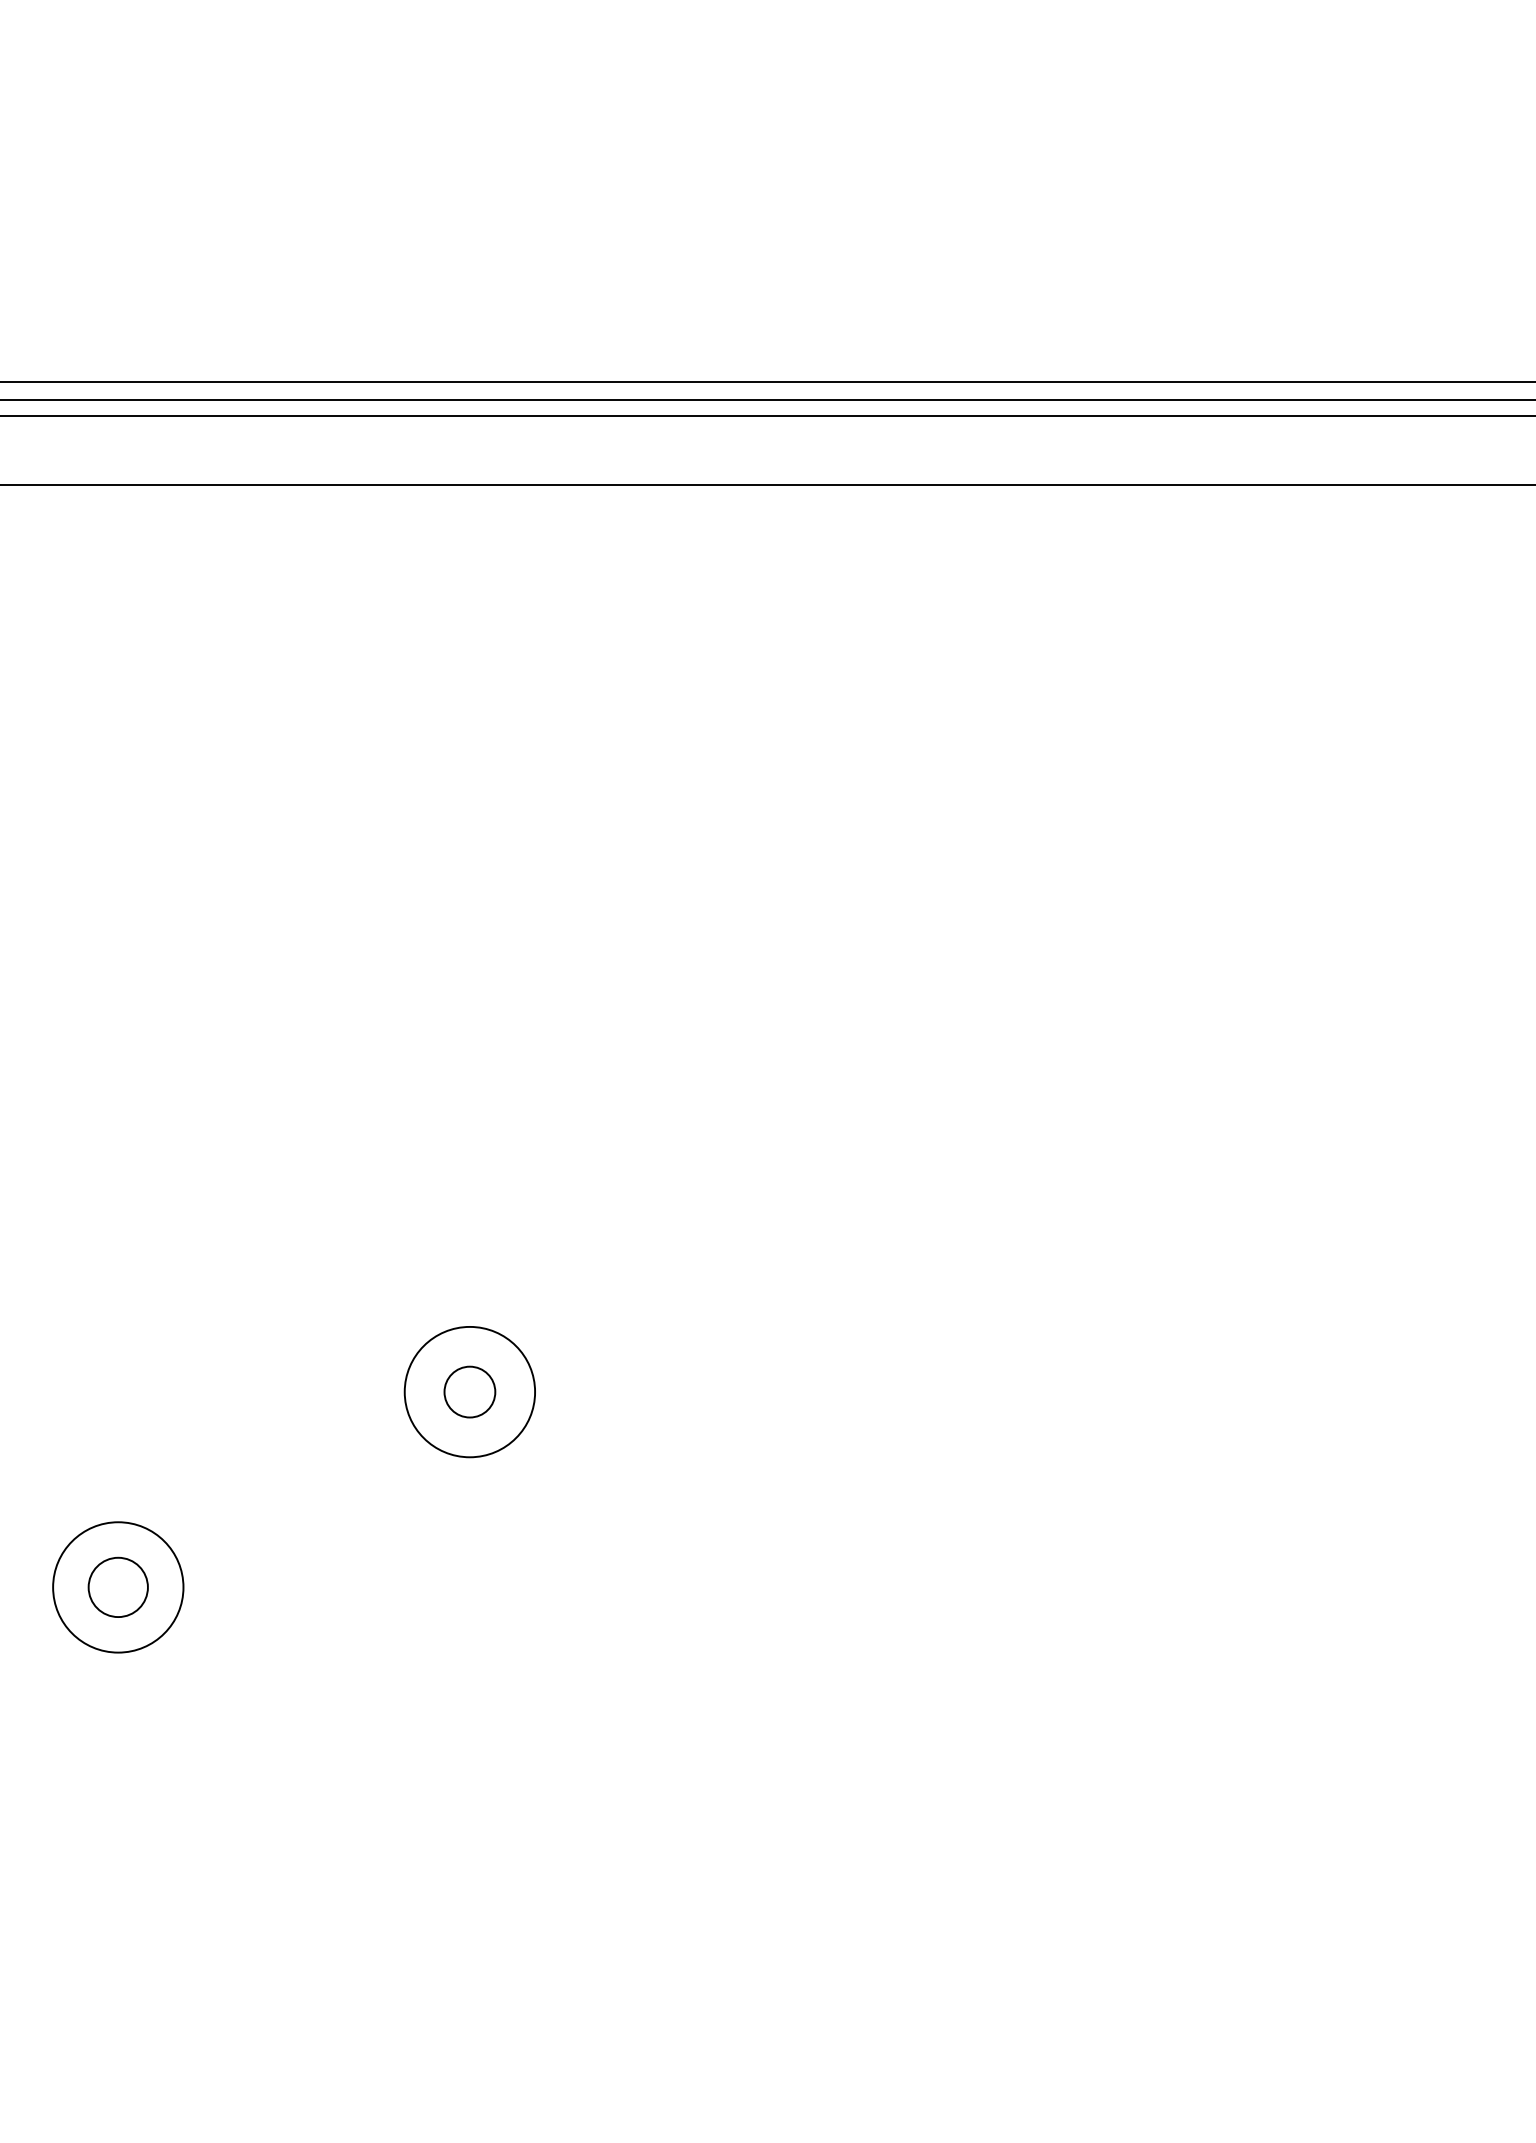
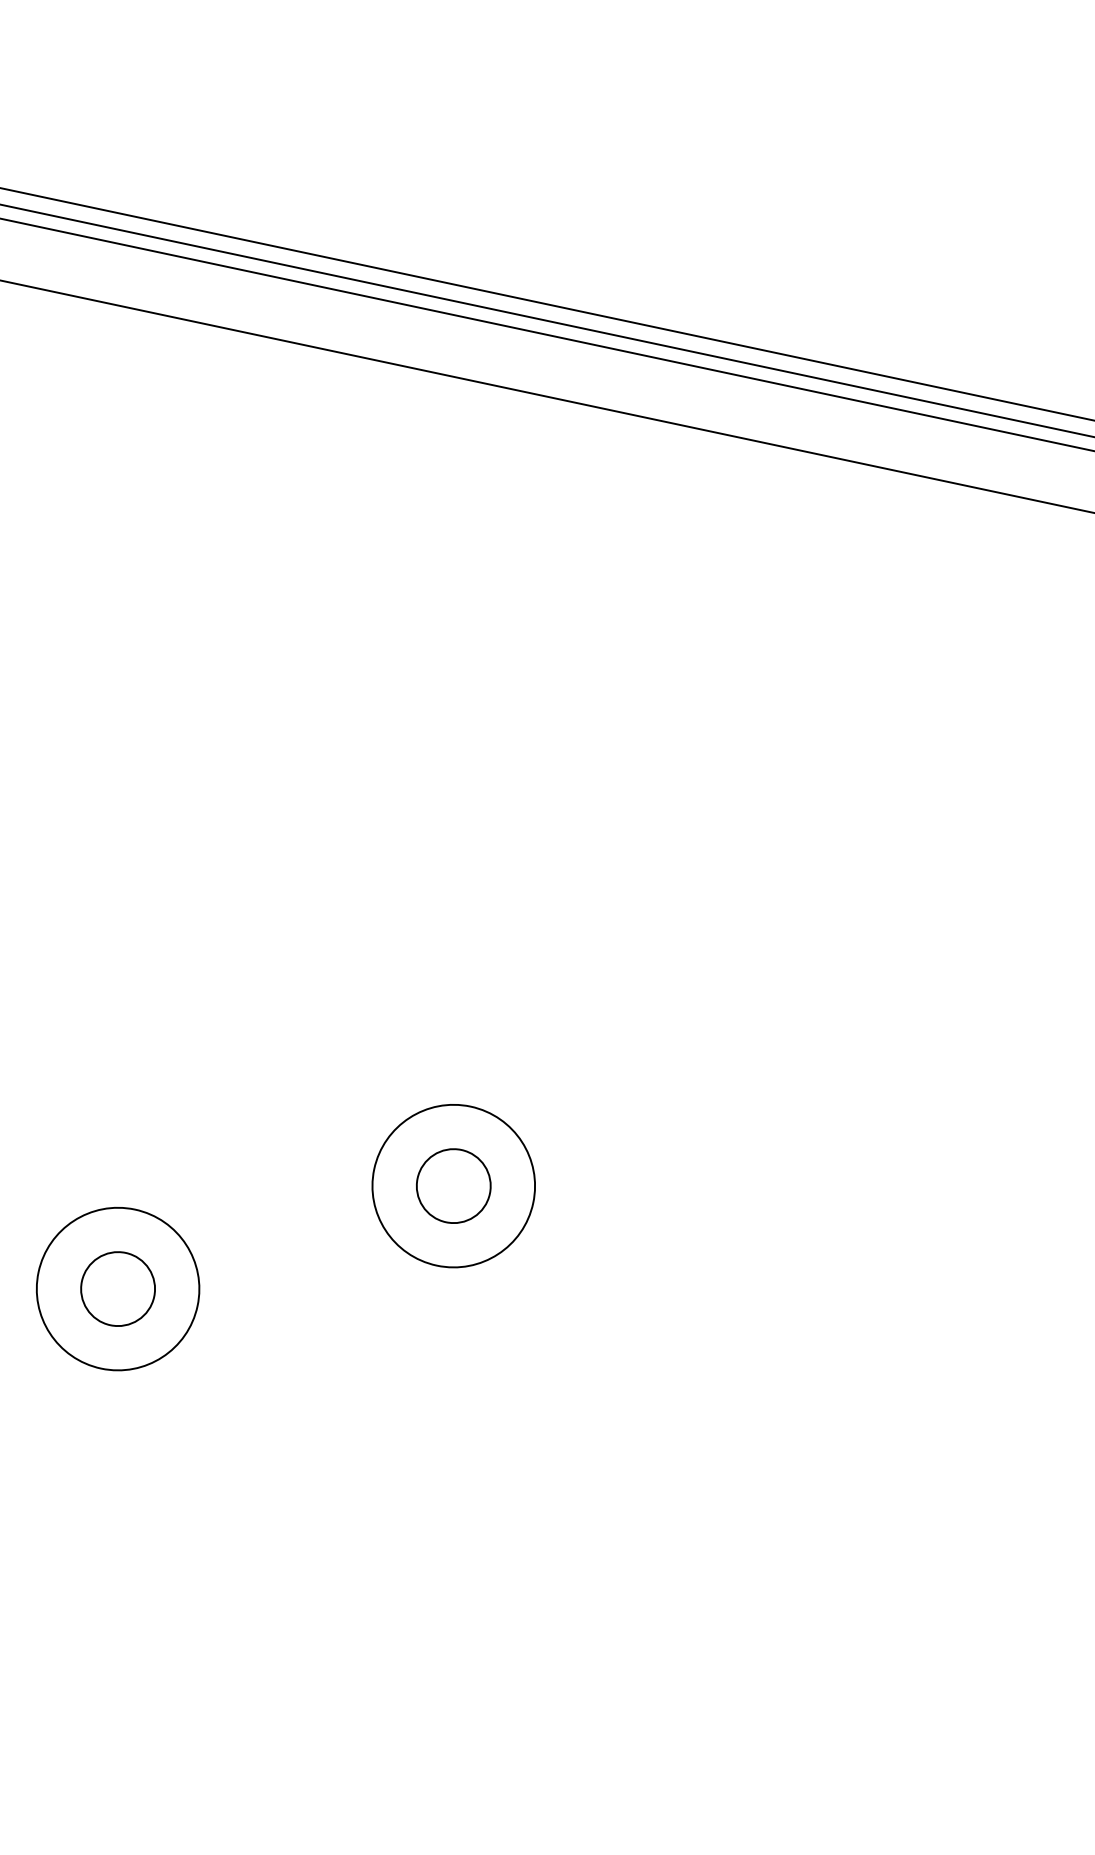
circle: (469, 1391) -> (453, 1185), size x1.43
circle: (469, 1391) -> (453, 1185), size x1.67
circle: (117, 1587) -> (117, 1288), size x1.43
circle: (118, 1587) -> (118, 1289), size x1.43

